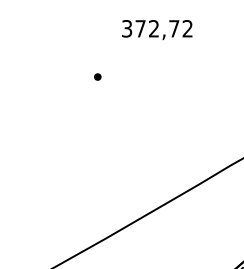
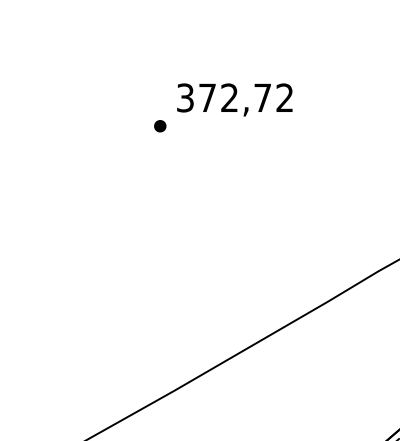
text: (157, 30) -> (235, 100), moved

